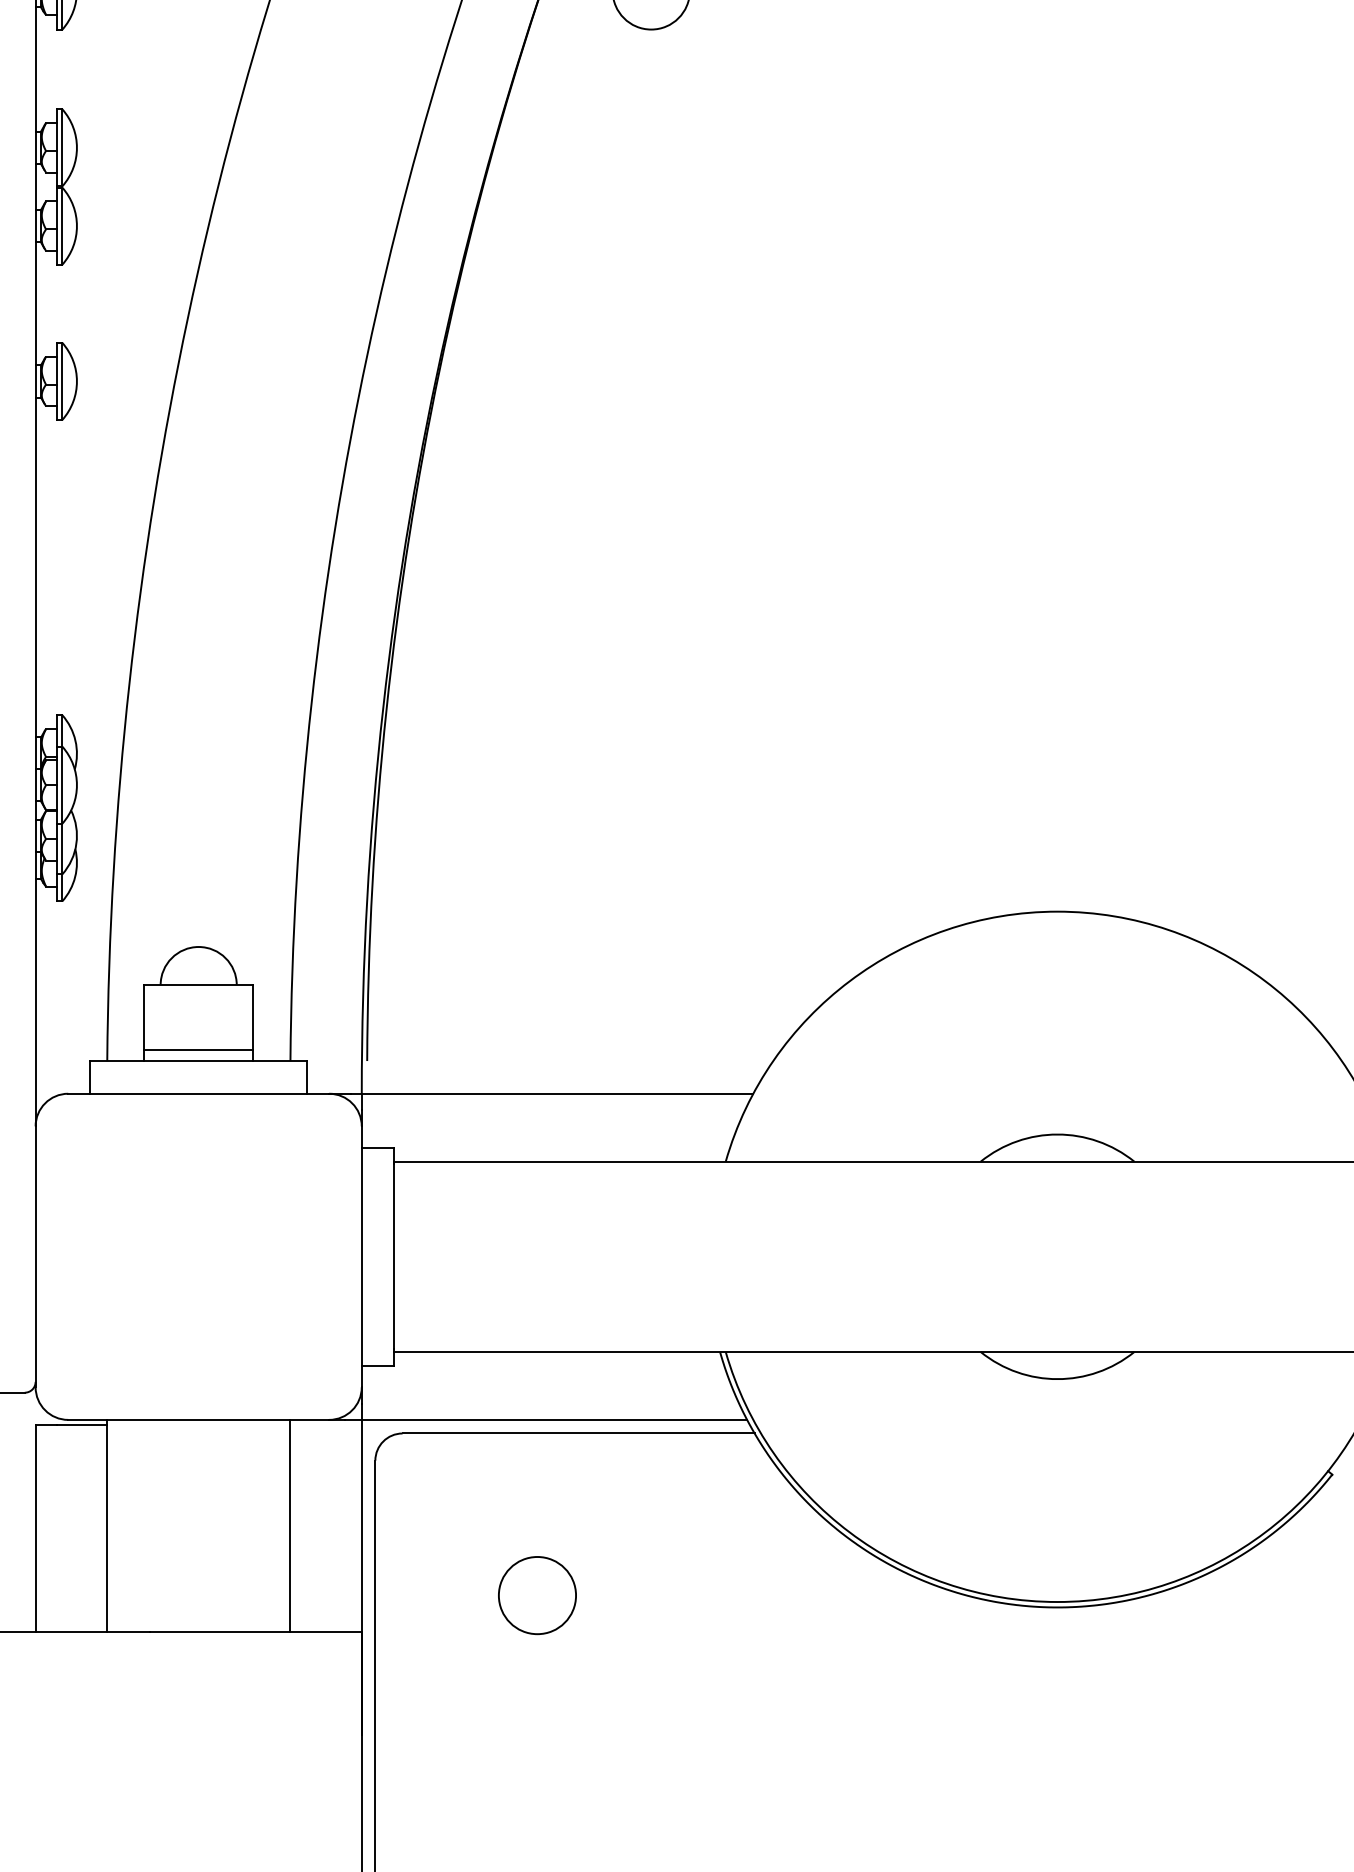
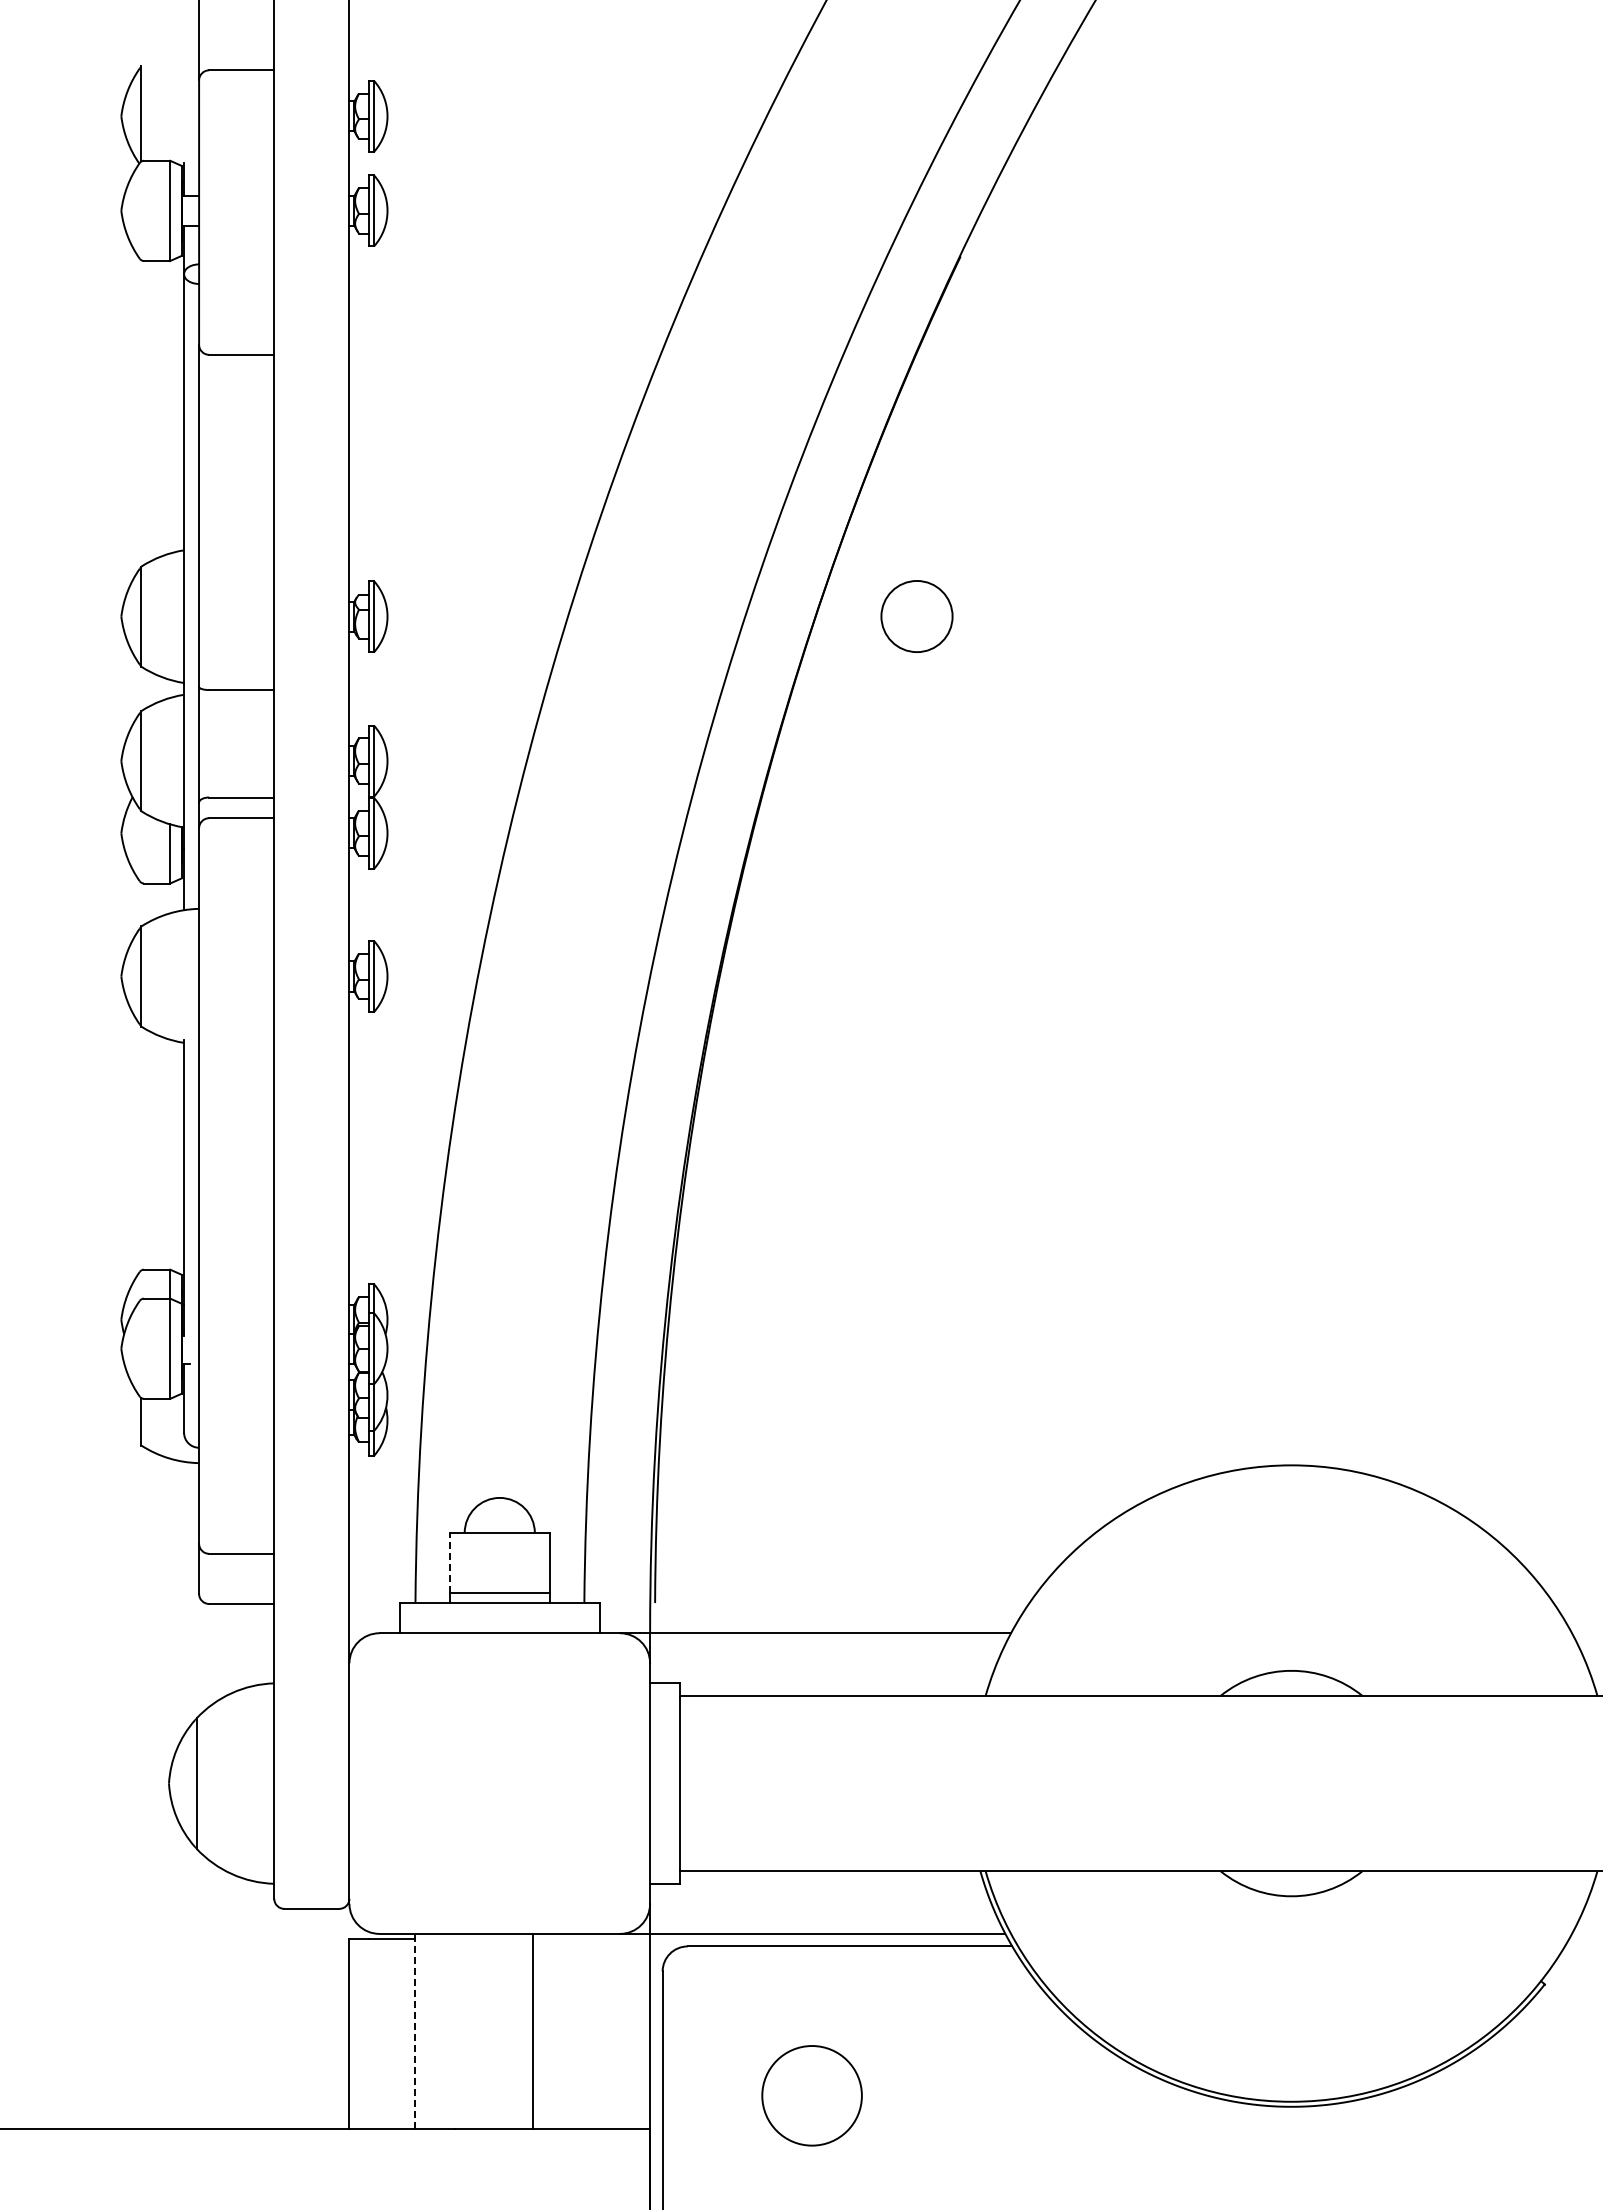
line: (144, 1017) -> (449, 1562), solid -> dashed
line: (107, 1525) -> (415, 2031), solid -> dashed
line: (290, 1525) -> (533, 2031), moved
circle: (536, 1595) -> (811, 2095), size x1.4

